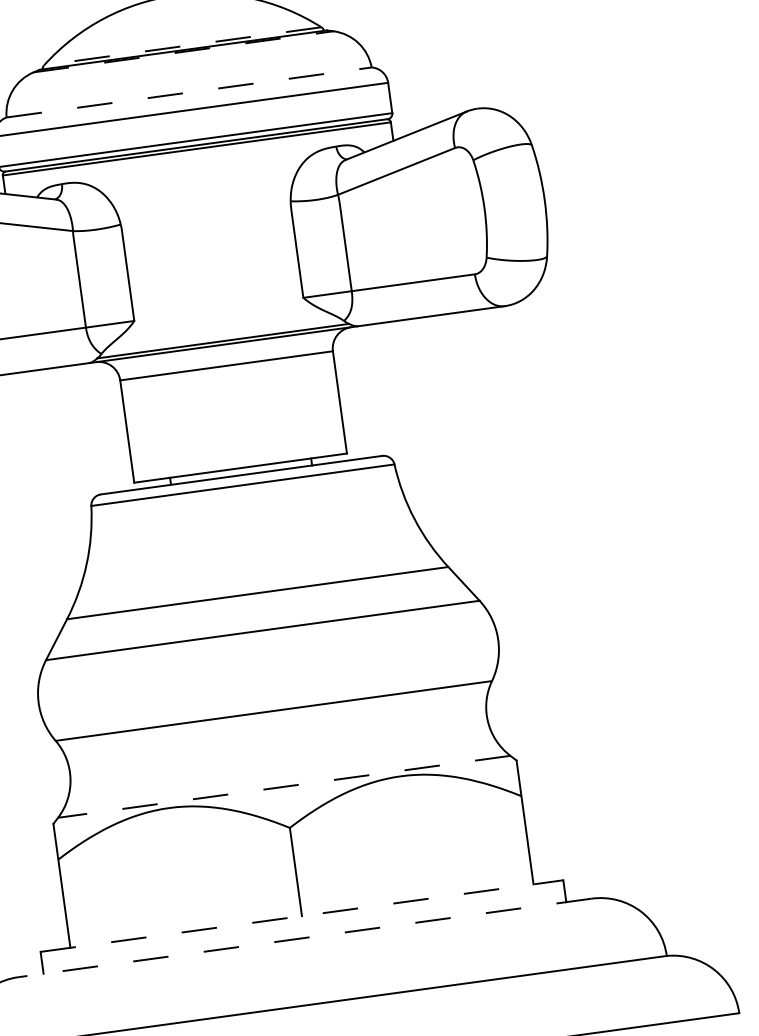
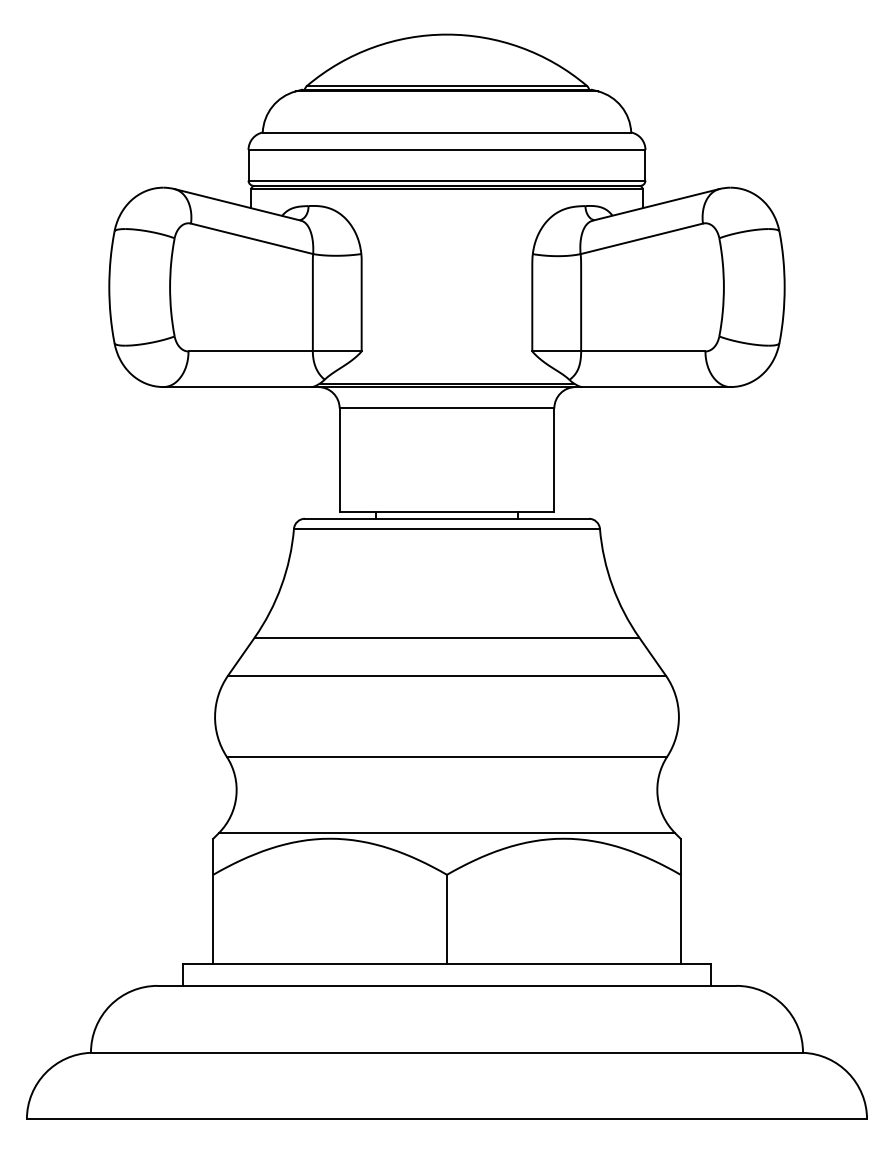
line: (183, 45) -> (447, 85), dashed -> solid
line: (184, 51) -> (447, 91), dashed -> solid
line: (189, 92) -> (447, 132), dashed -> solid
line: (283, 787) -> (446, 833), dashed -> solid
line: (302, 915) -> (447, 963), dashed -> solid
line: (304, 937) -> (446, 985), dashed -> solid

